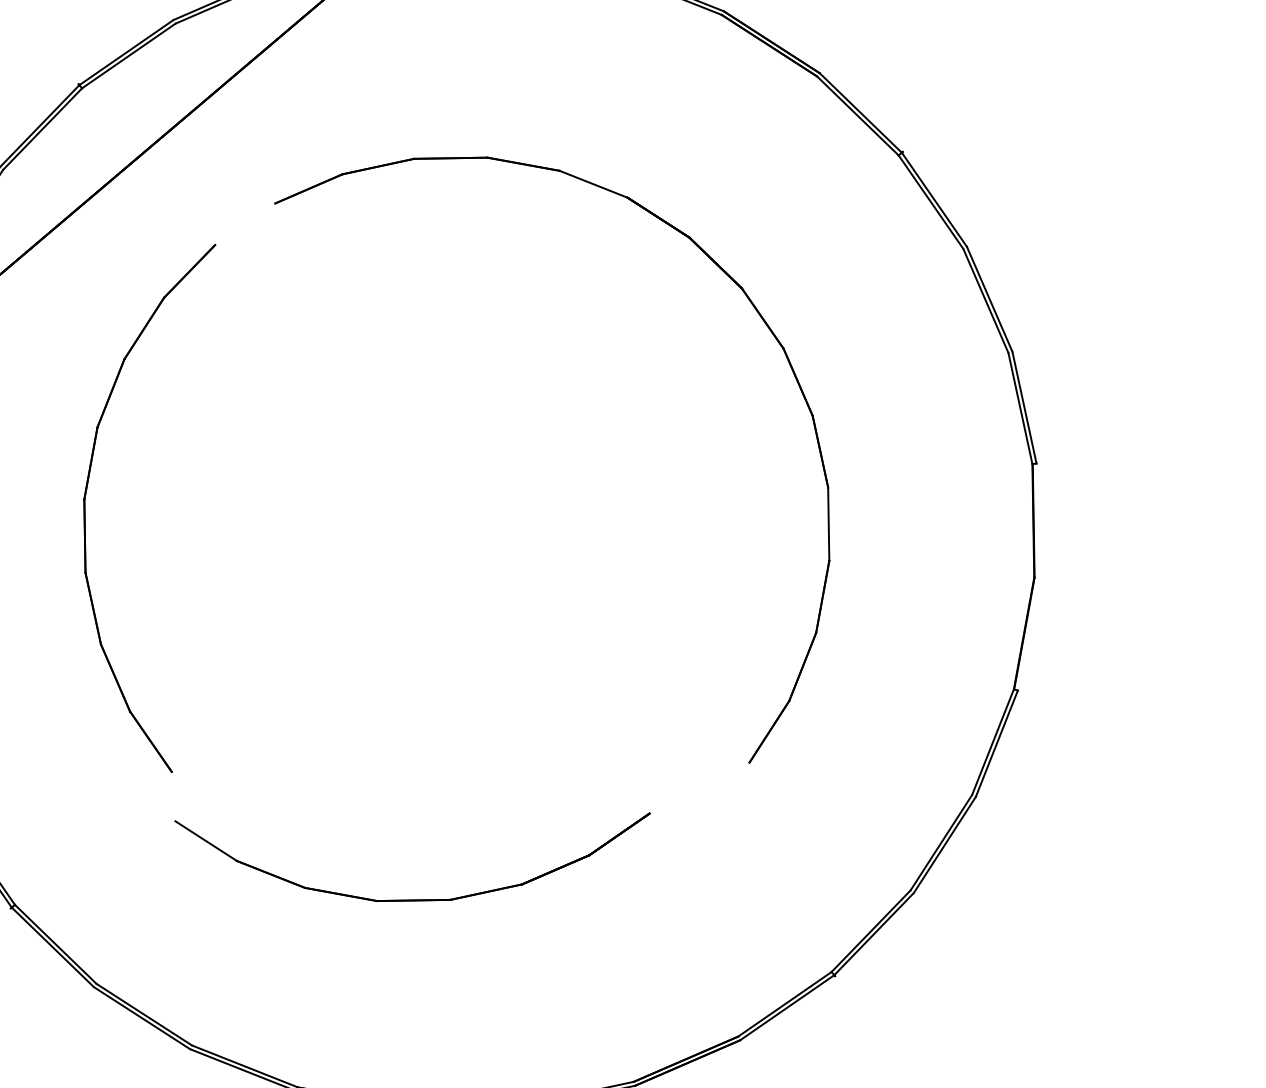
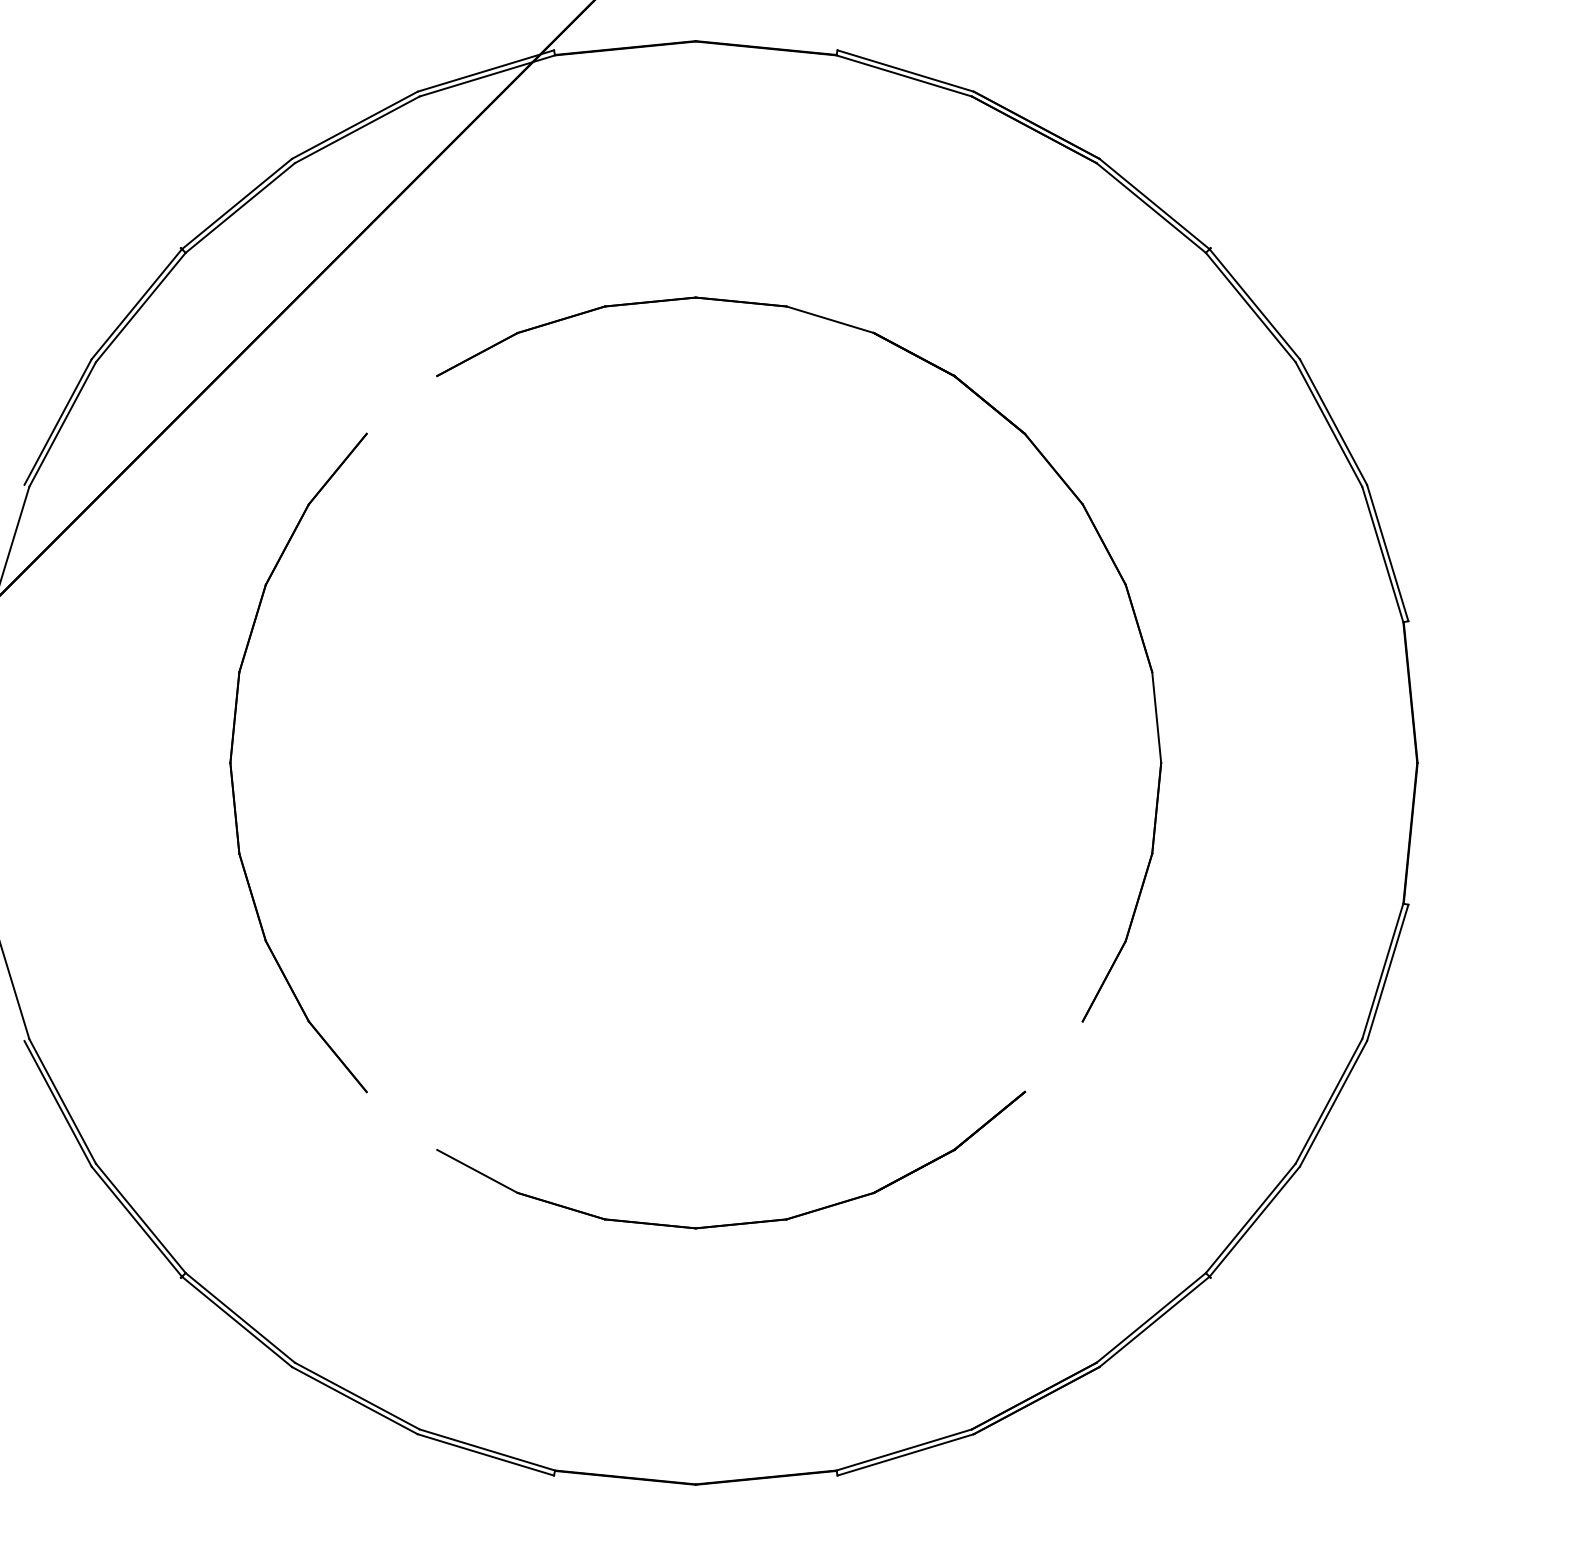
part: (414, 899) -> (741, 1222), moved

